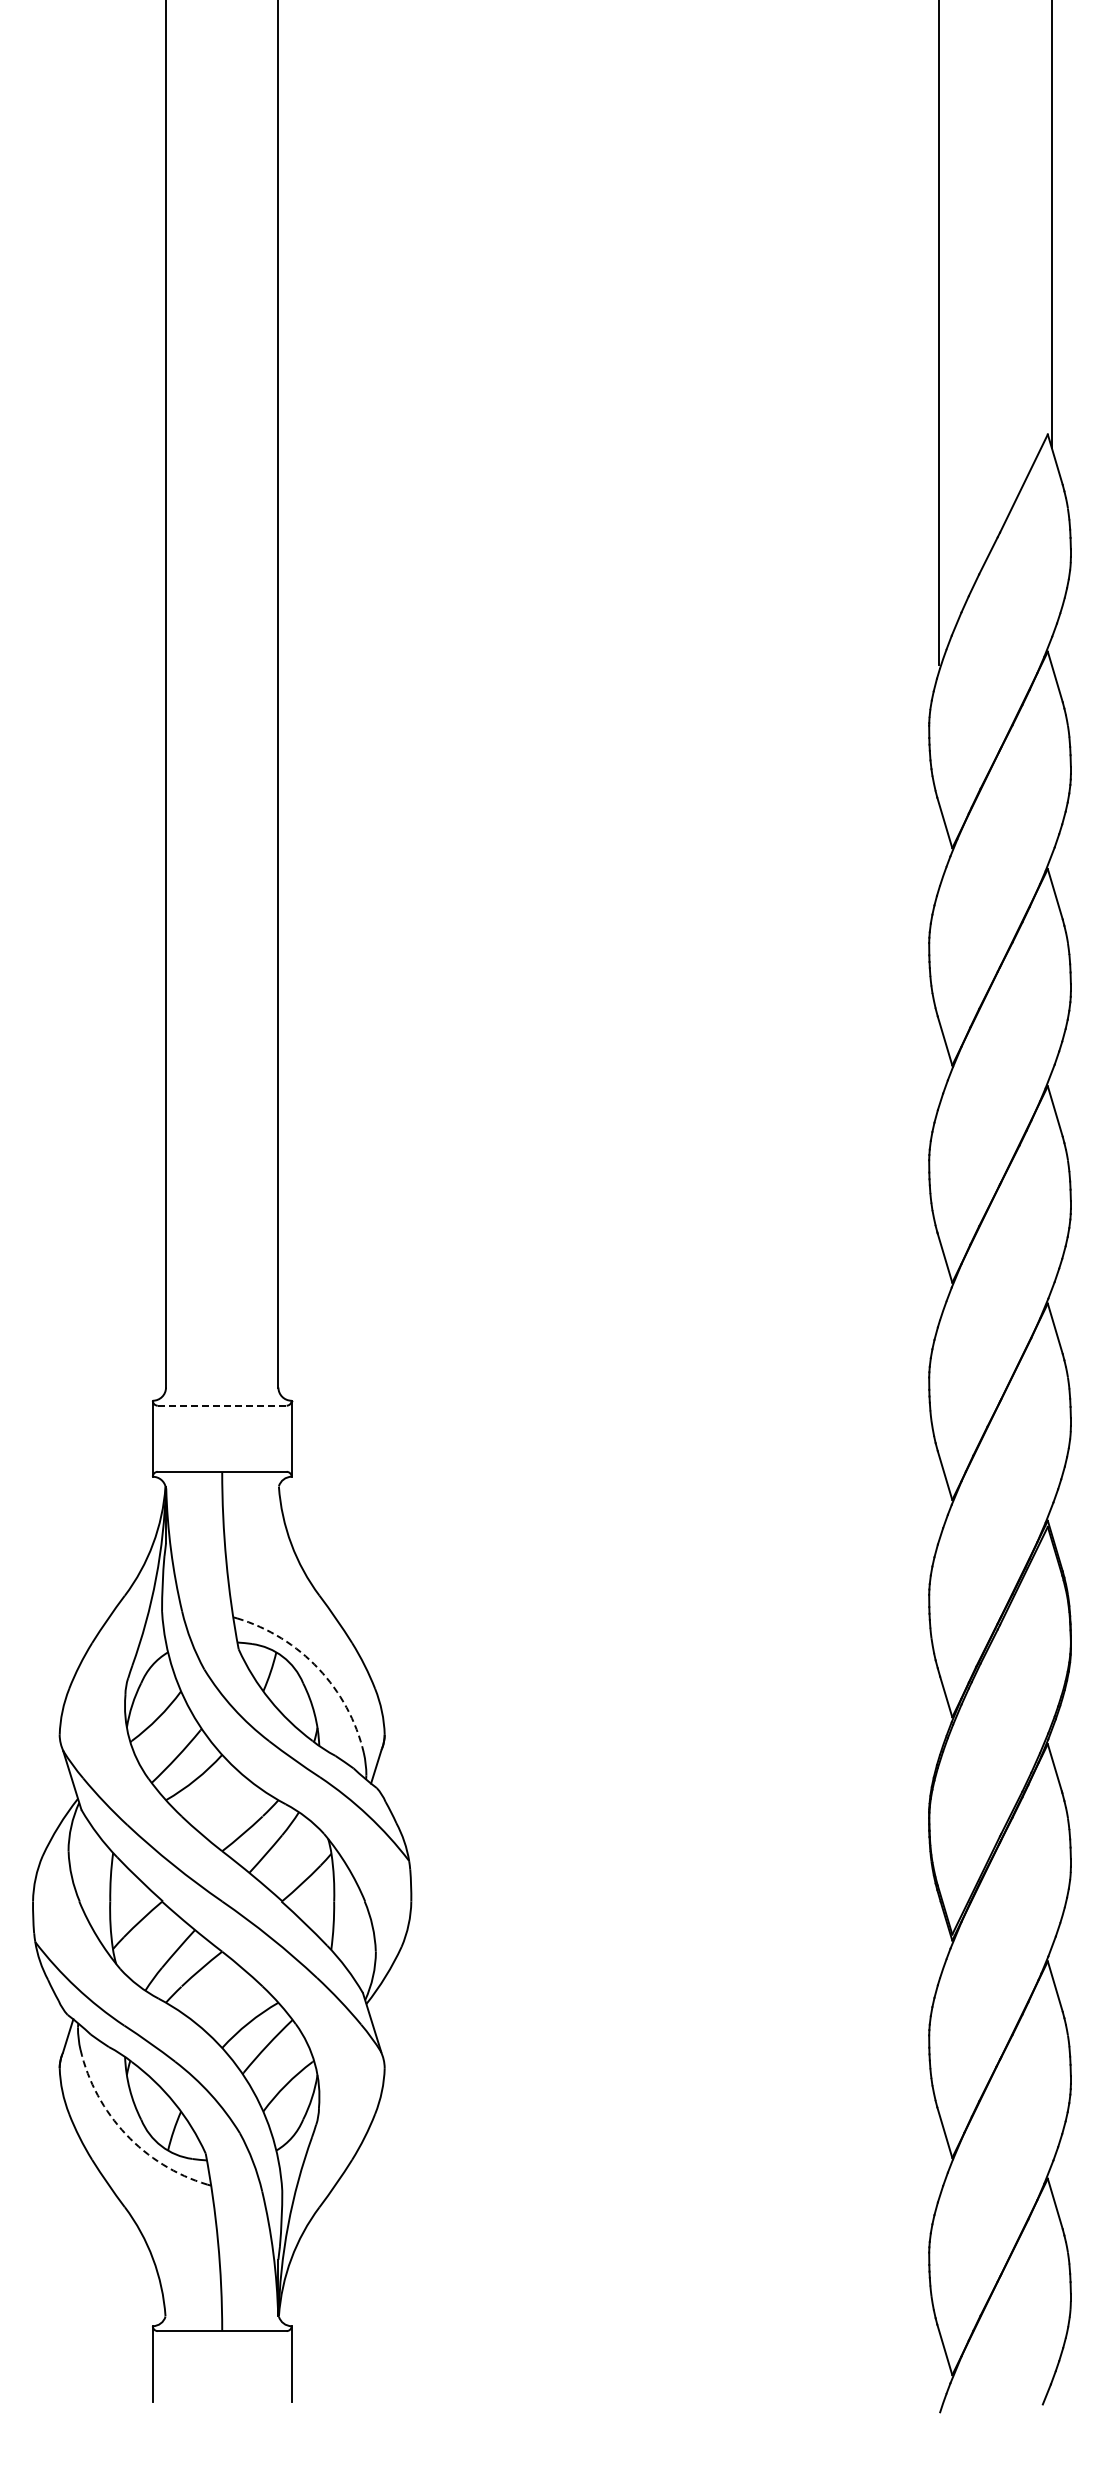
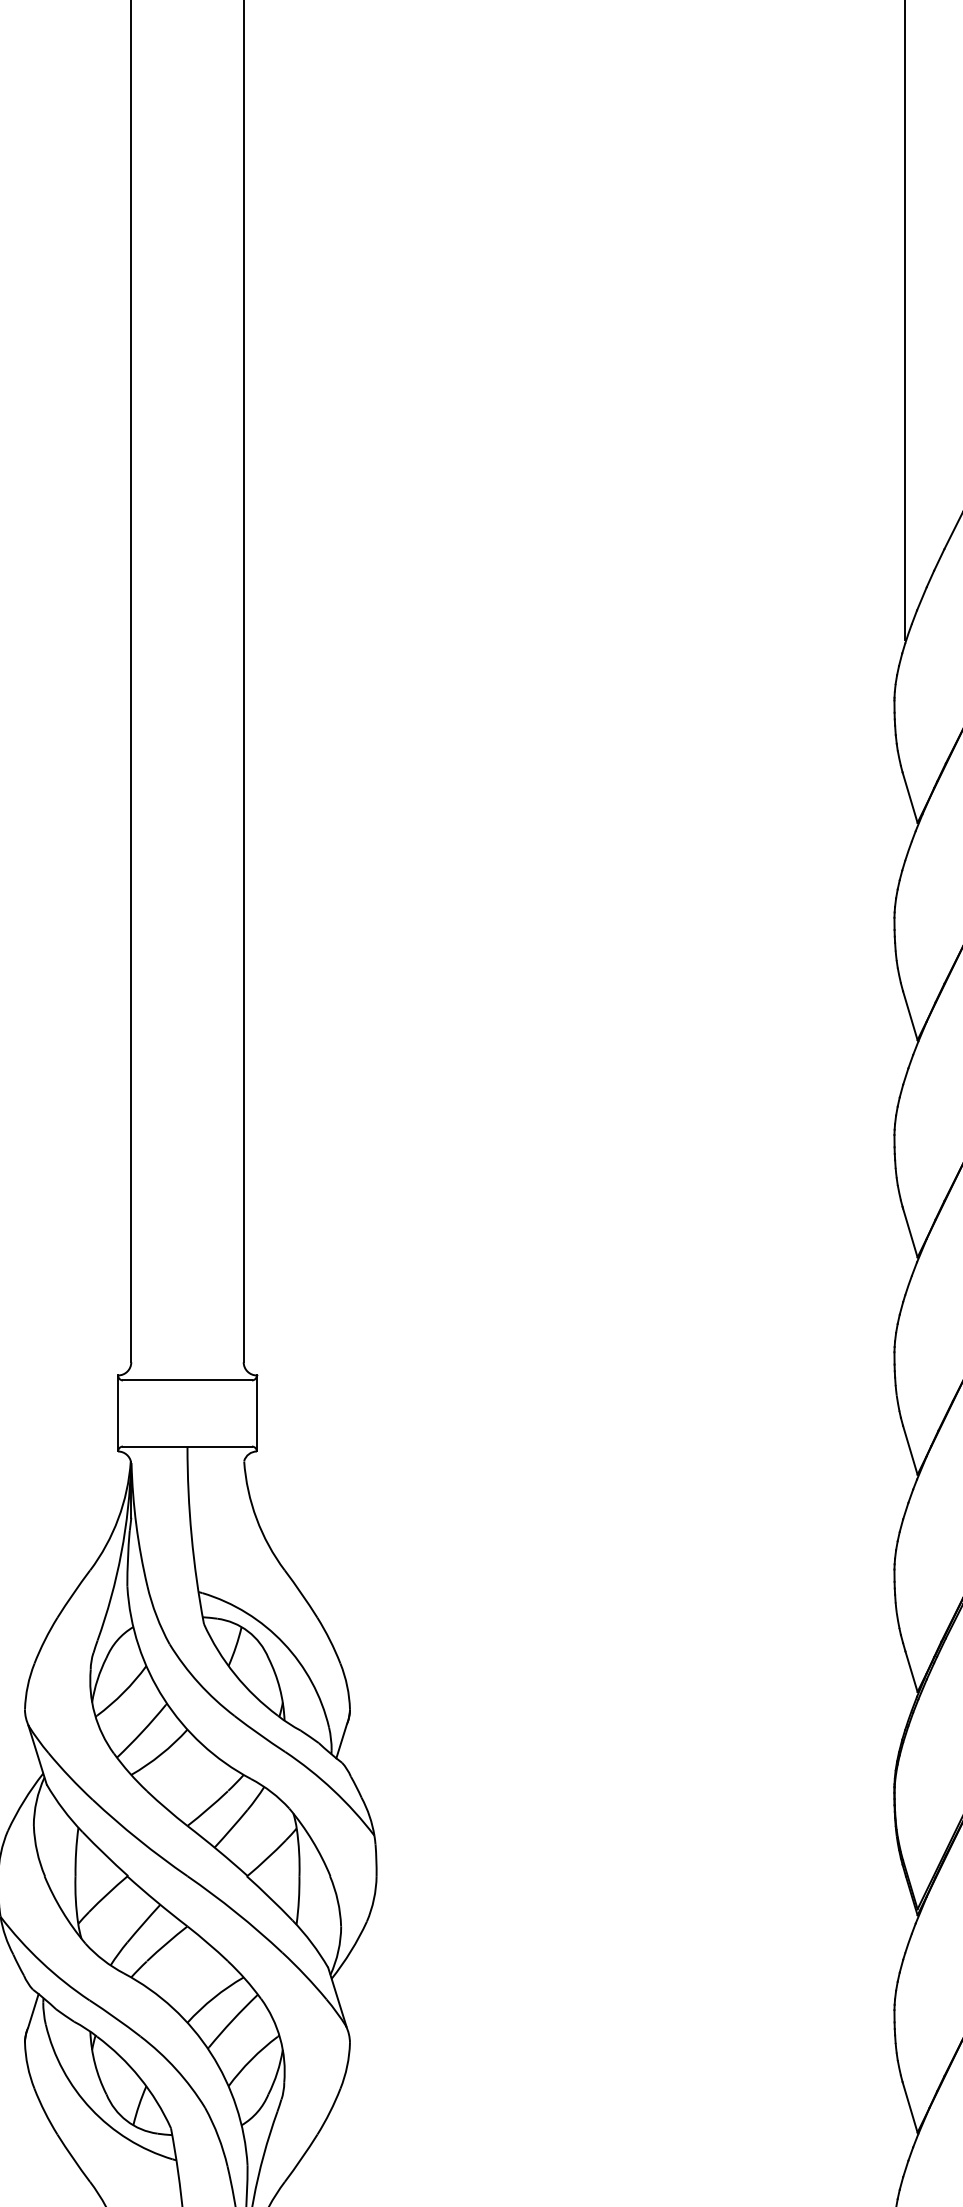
line: (222, 1405) -> (187, 1380), dashed -> solid
arc: (318, 1668) -> (283, 1643), dashed -> solid
arc: (125, 2134) -> (90, 2109), dashed -> solid

